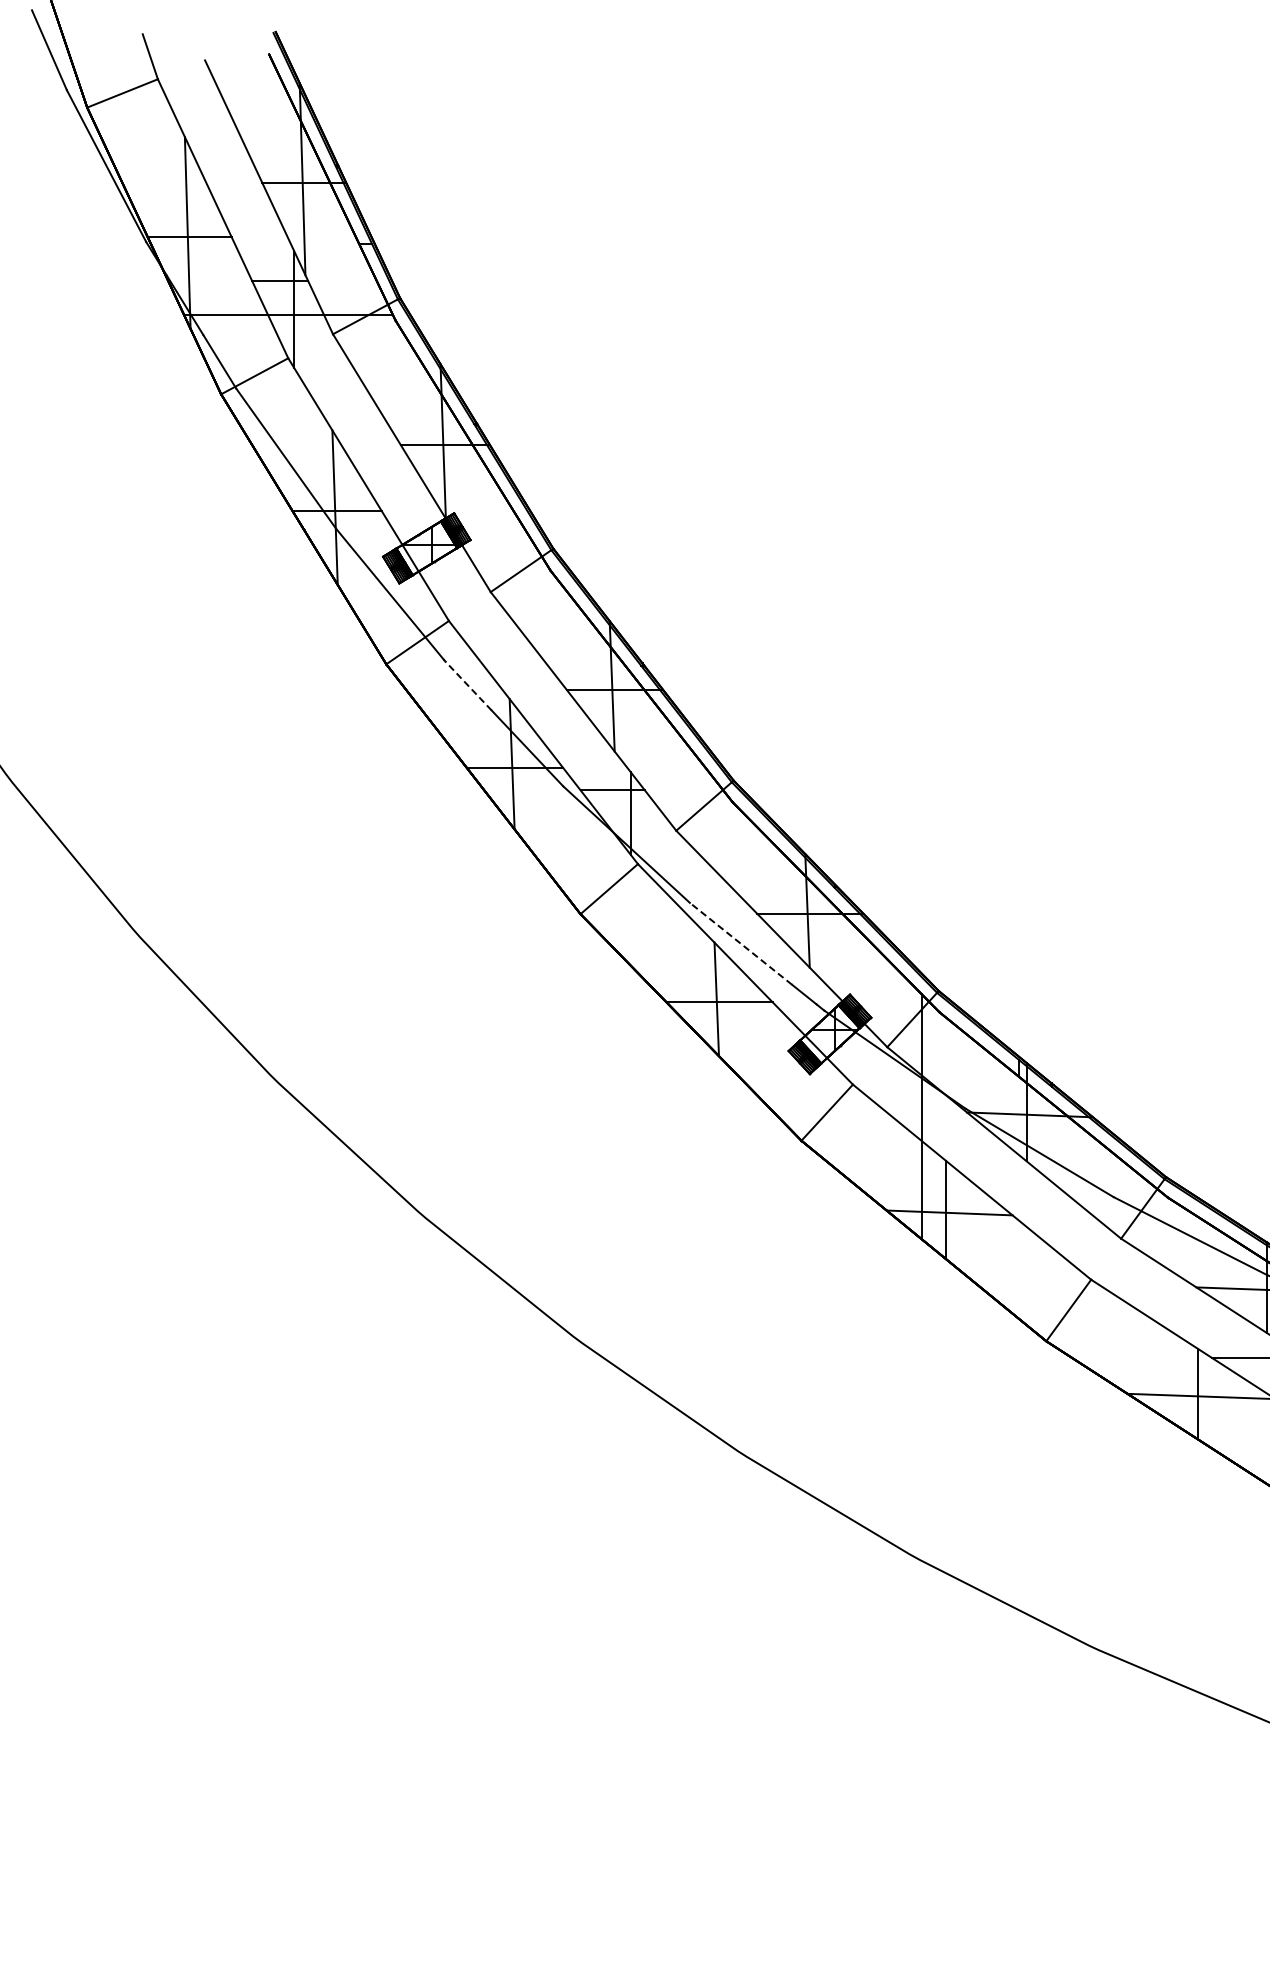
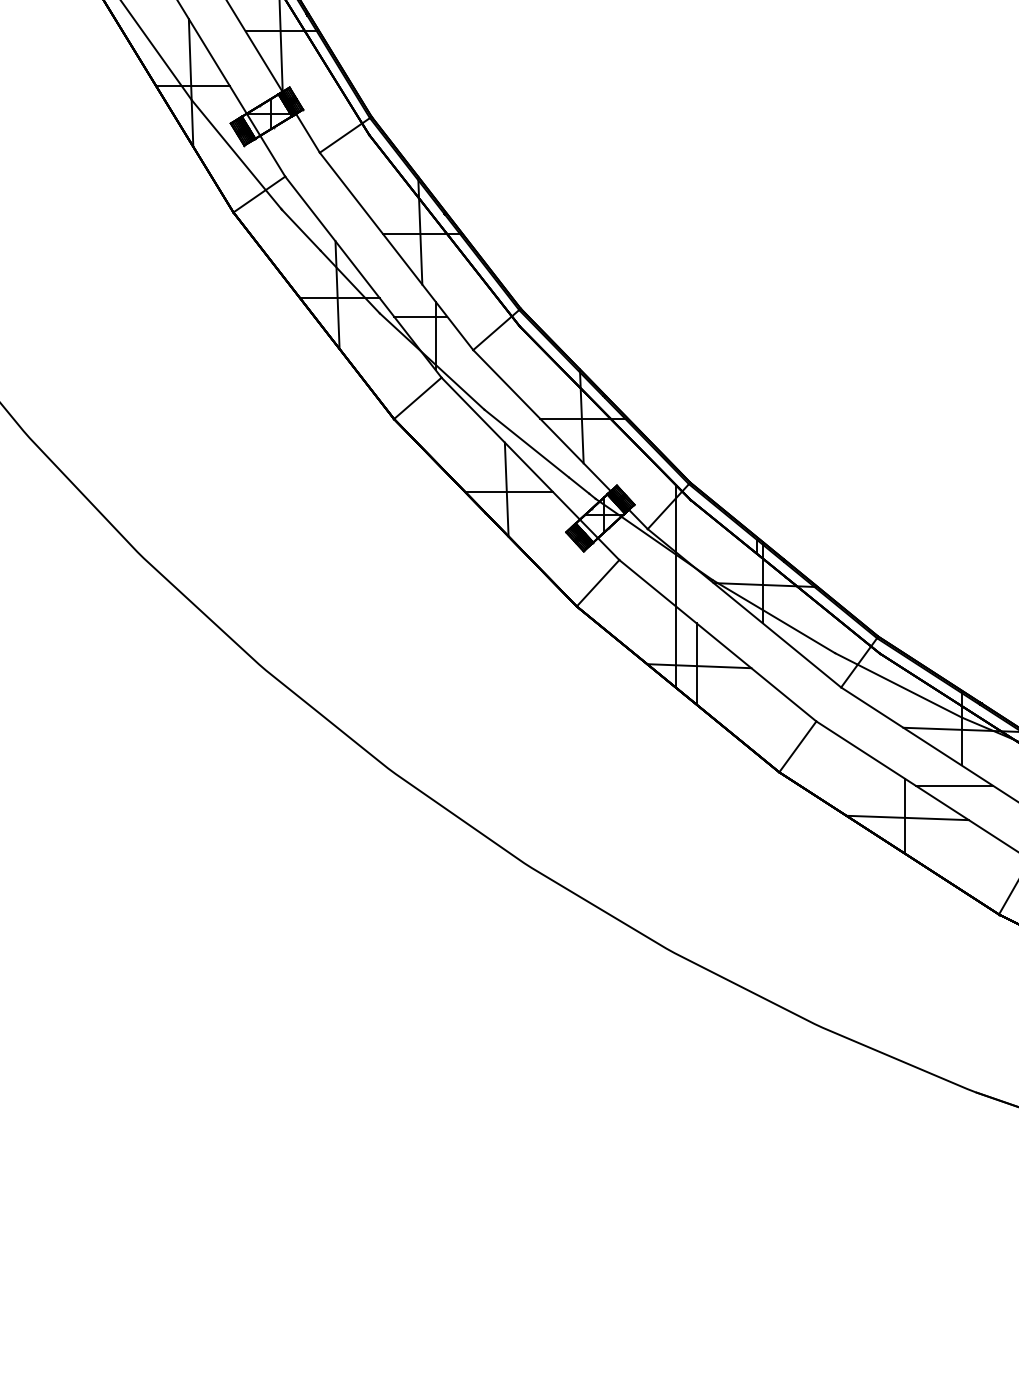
line: (468, 685) -> (301, 229), dashed -> solid
line: (740, 943) -> (526, 443), dashed -> solid

